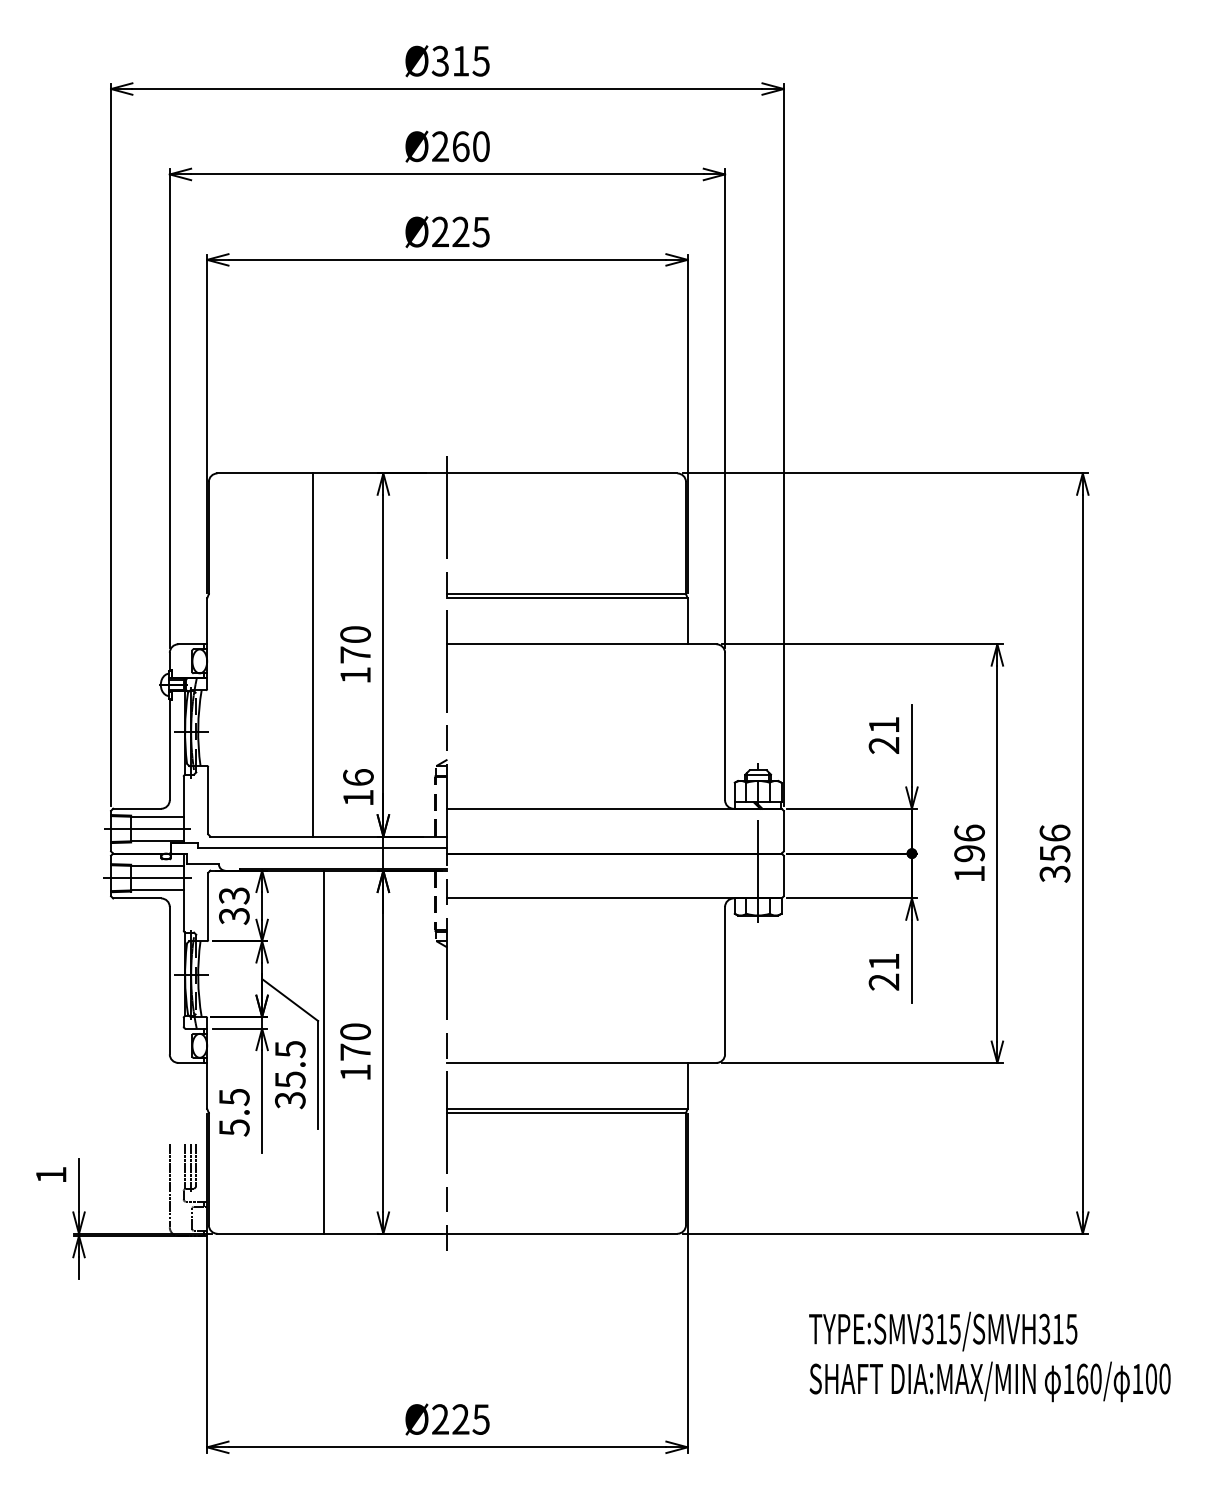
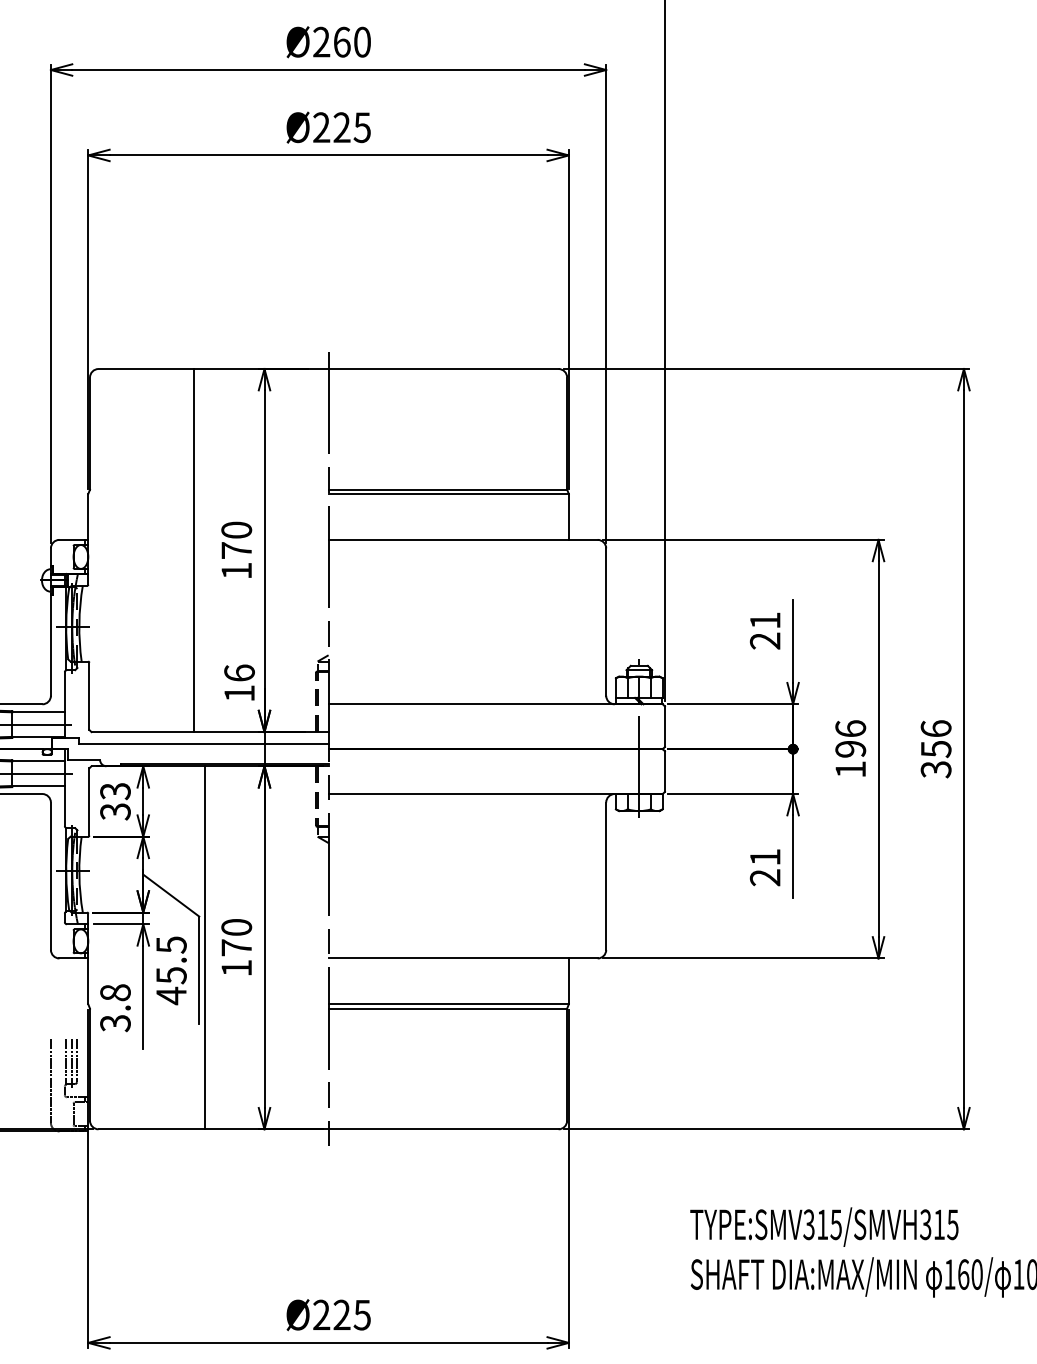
text: (290, 1100) -> (171, 996), 35.5 -> 45.5
text: (234, 1112) -> (115, 1008), 5.5 -> 3.8

